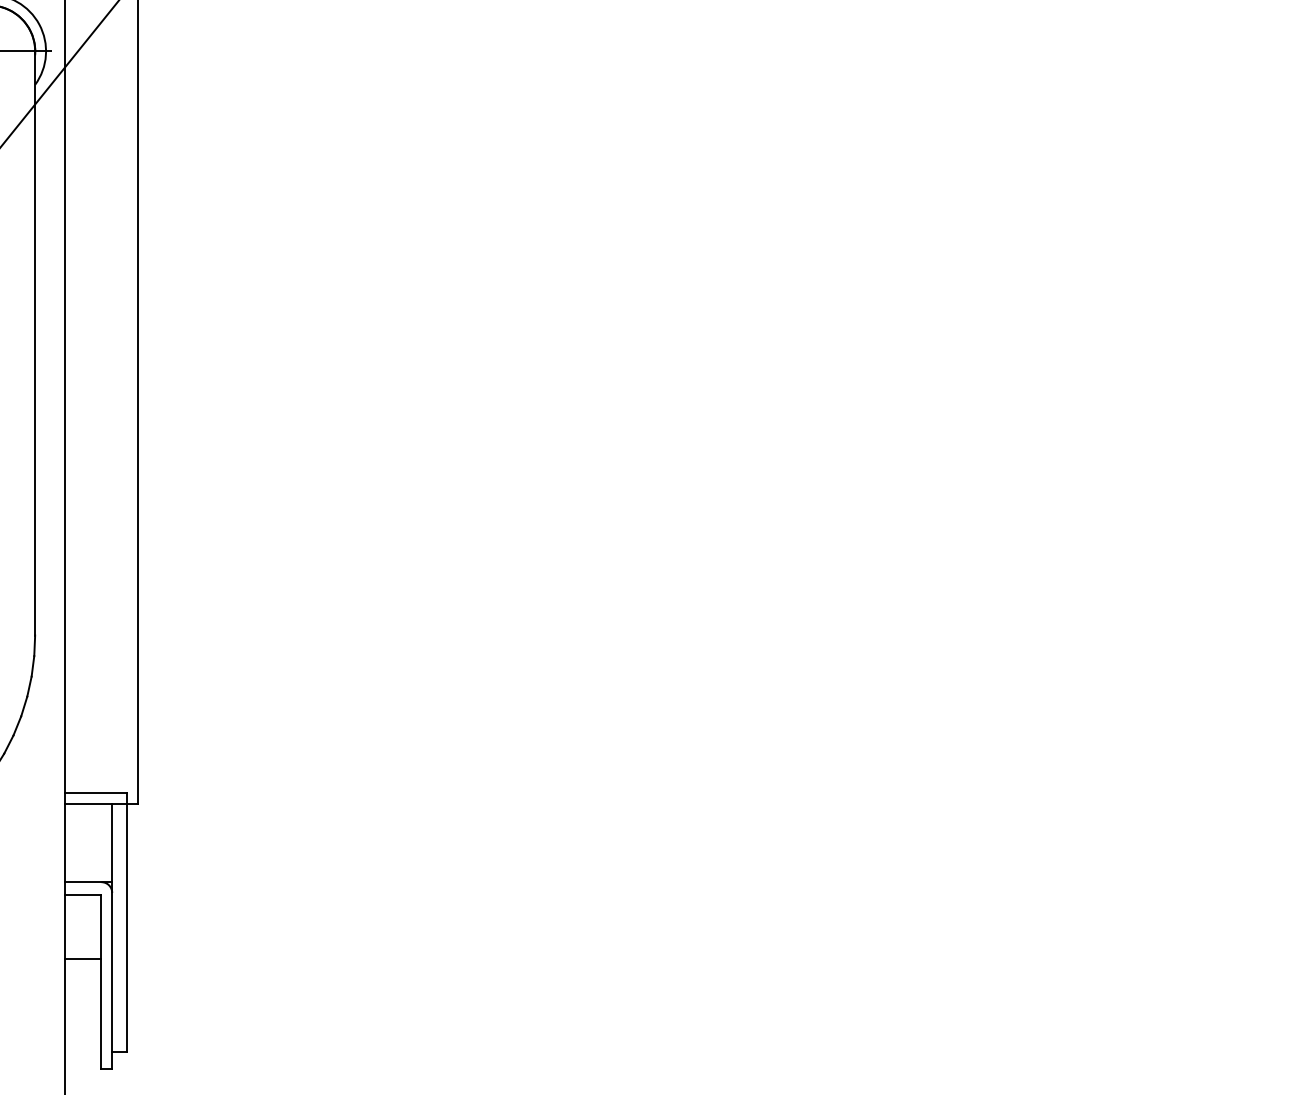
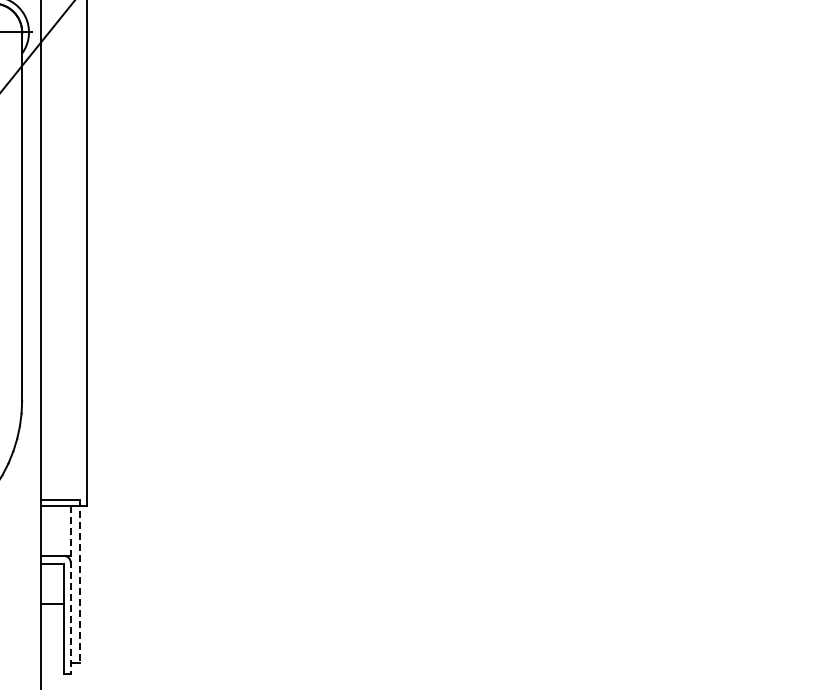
line: (127, 922) -> (80, 581), solid -> dashed
line: (111, 935) -> (70, 589), solid -> dashed

